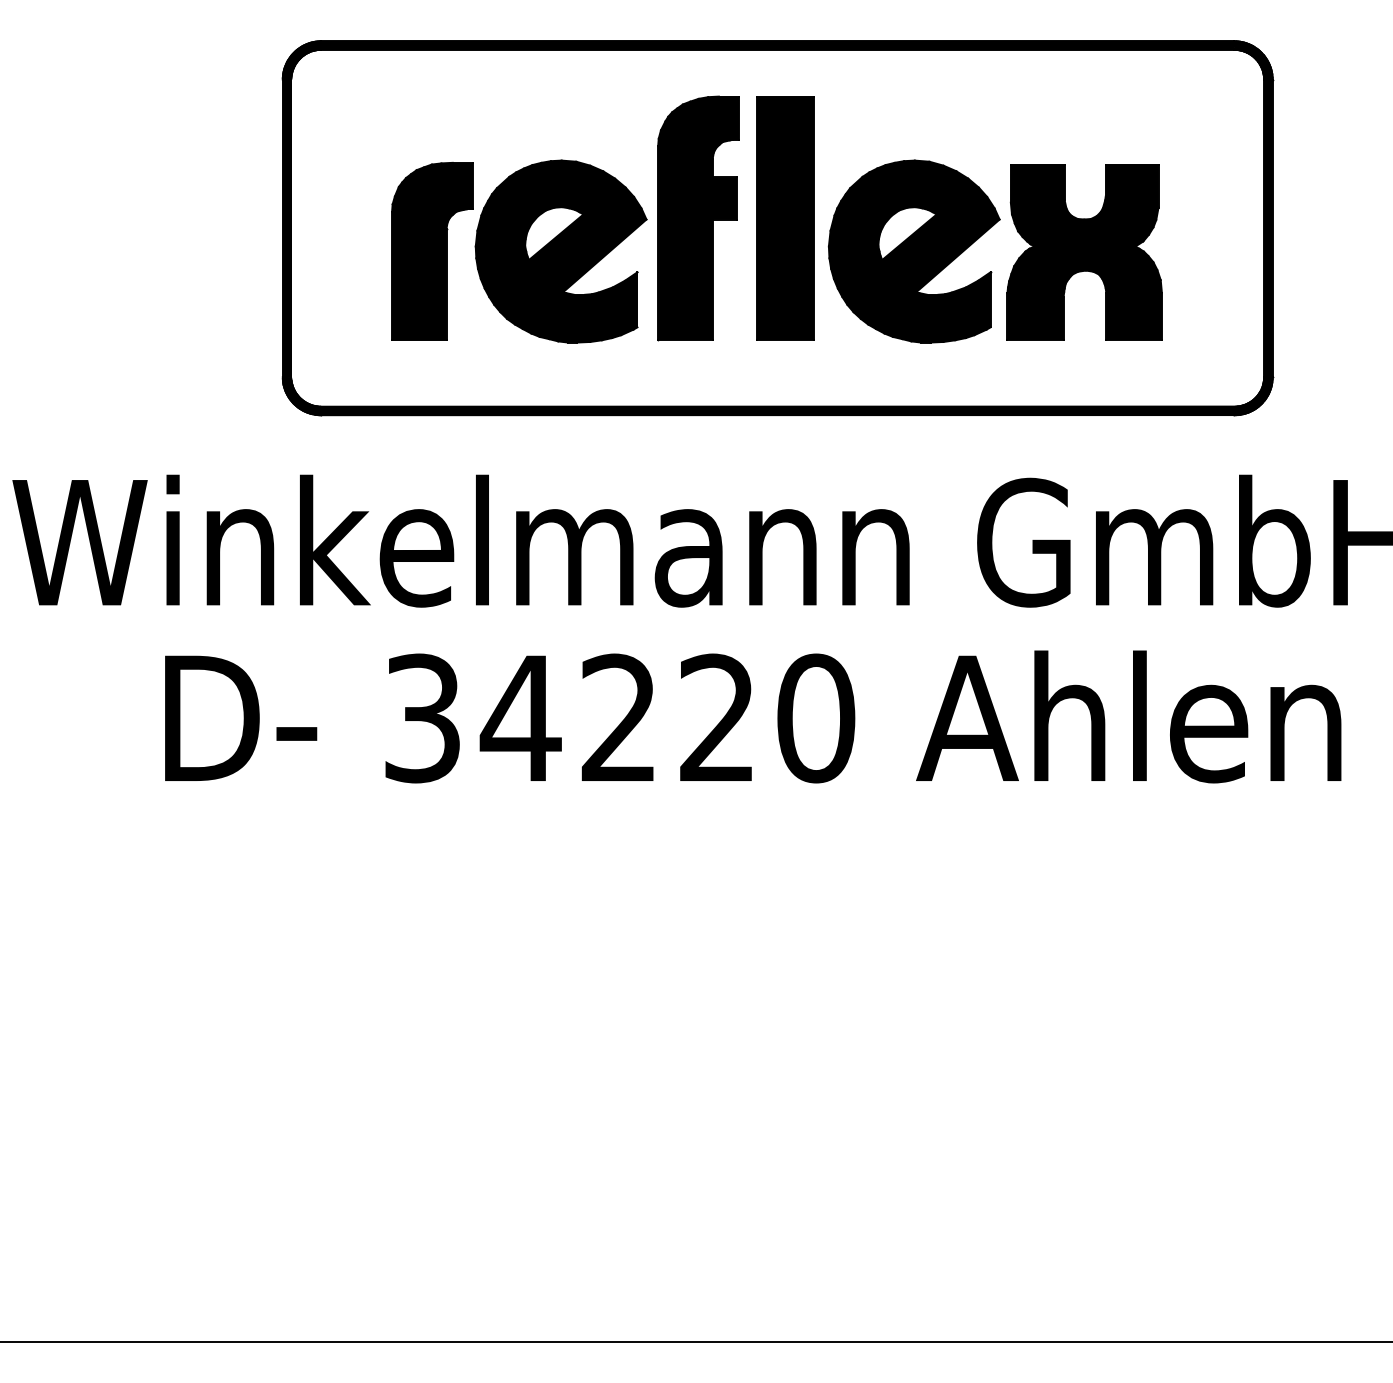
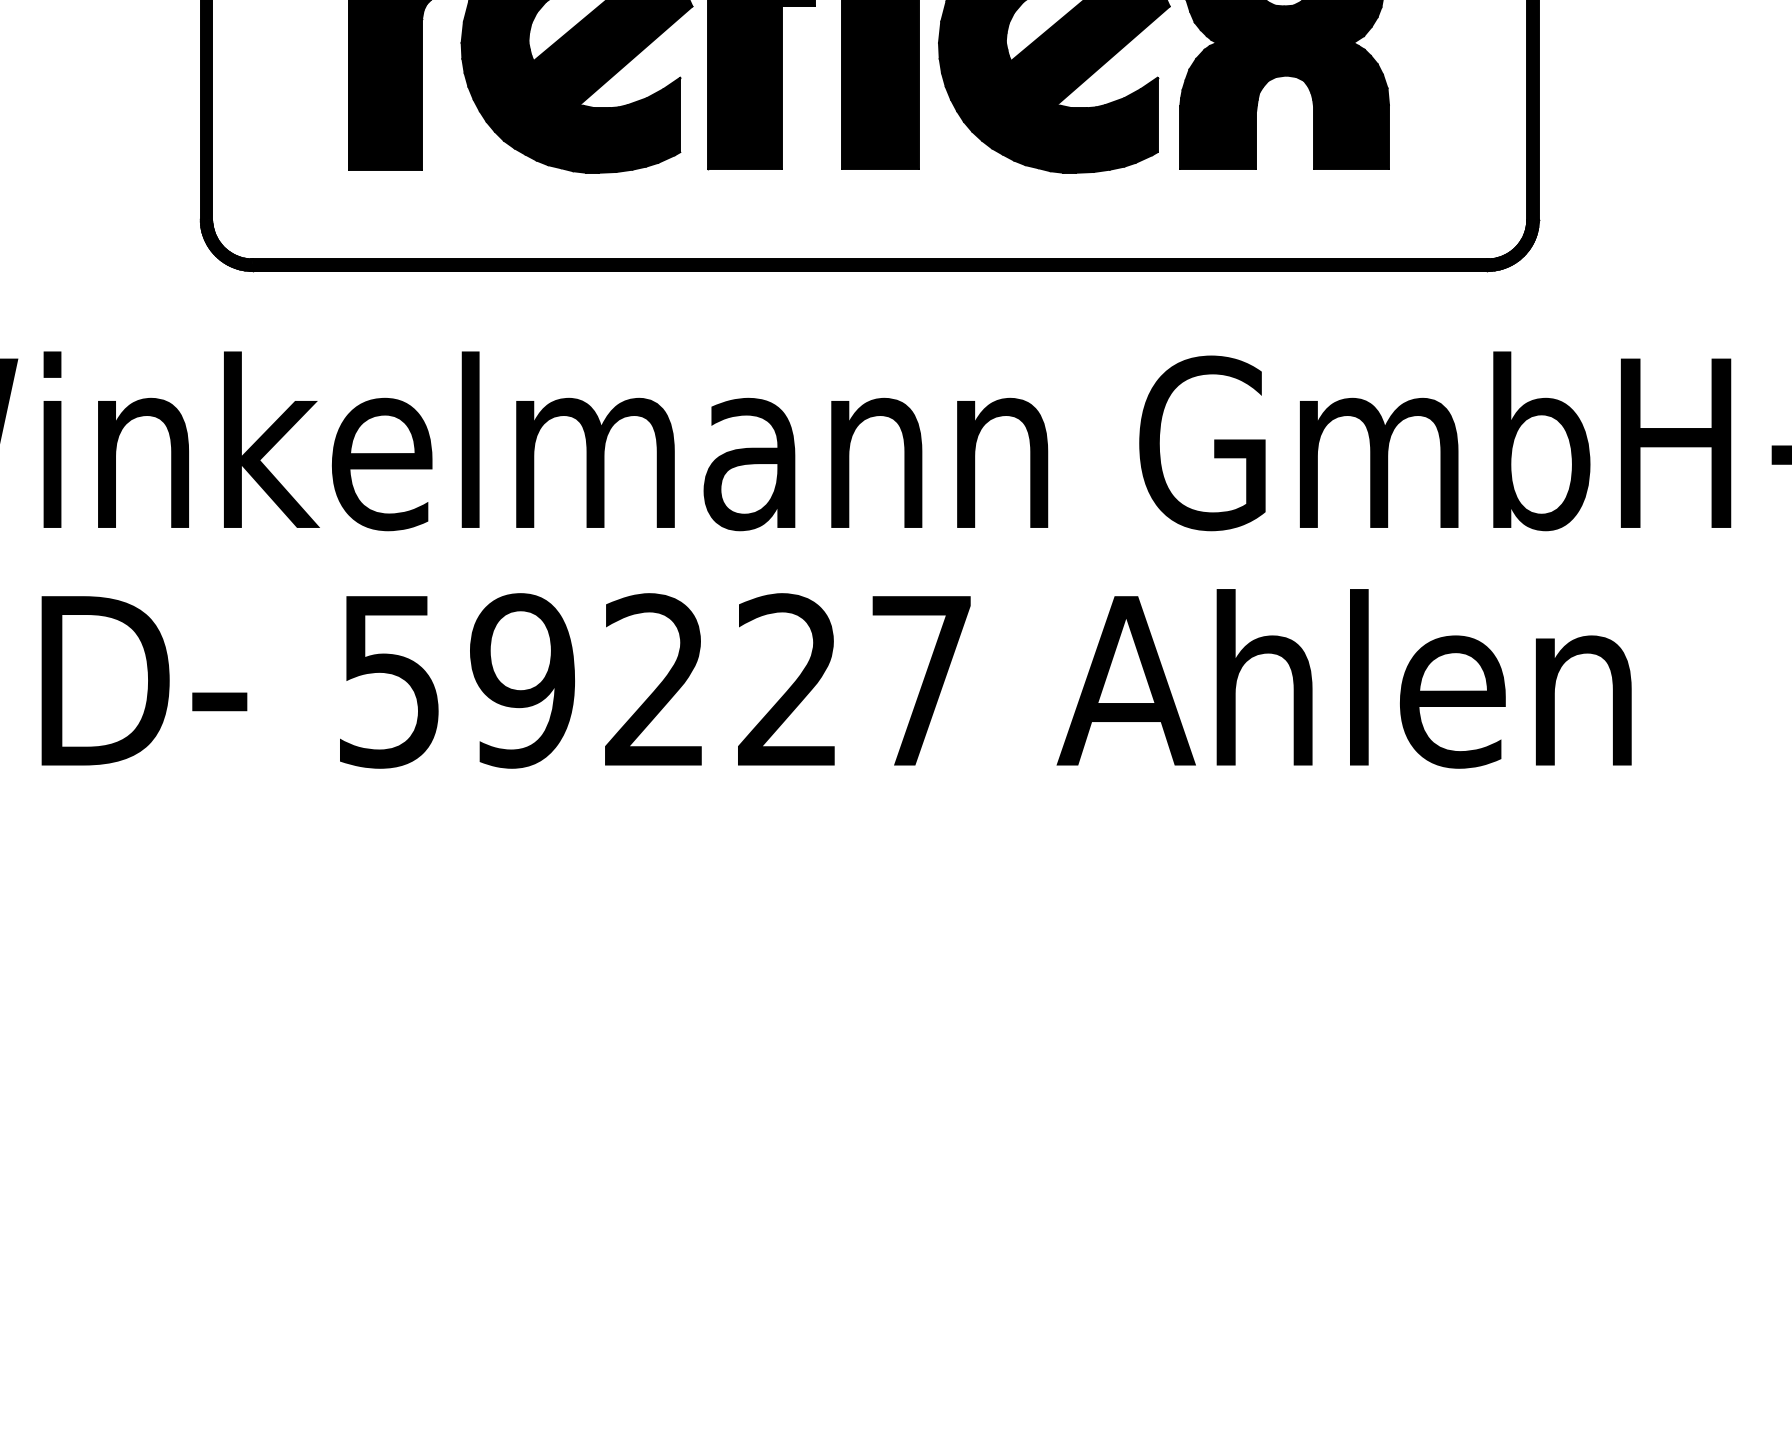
text: (620, 718) -> (657, 680), 34220 -> 59227

